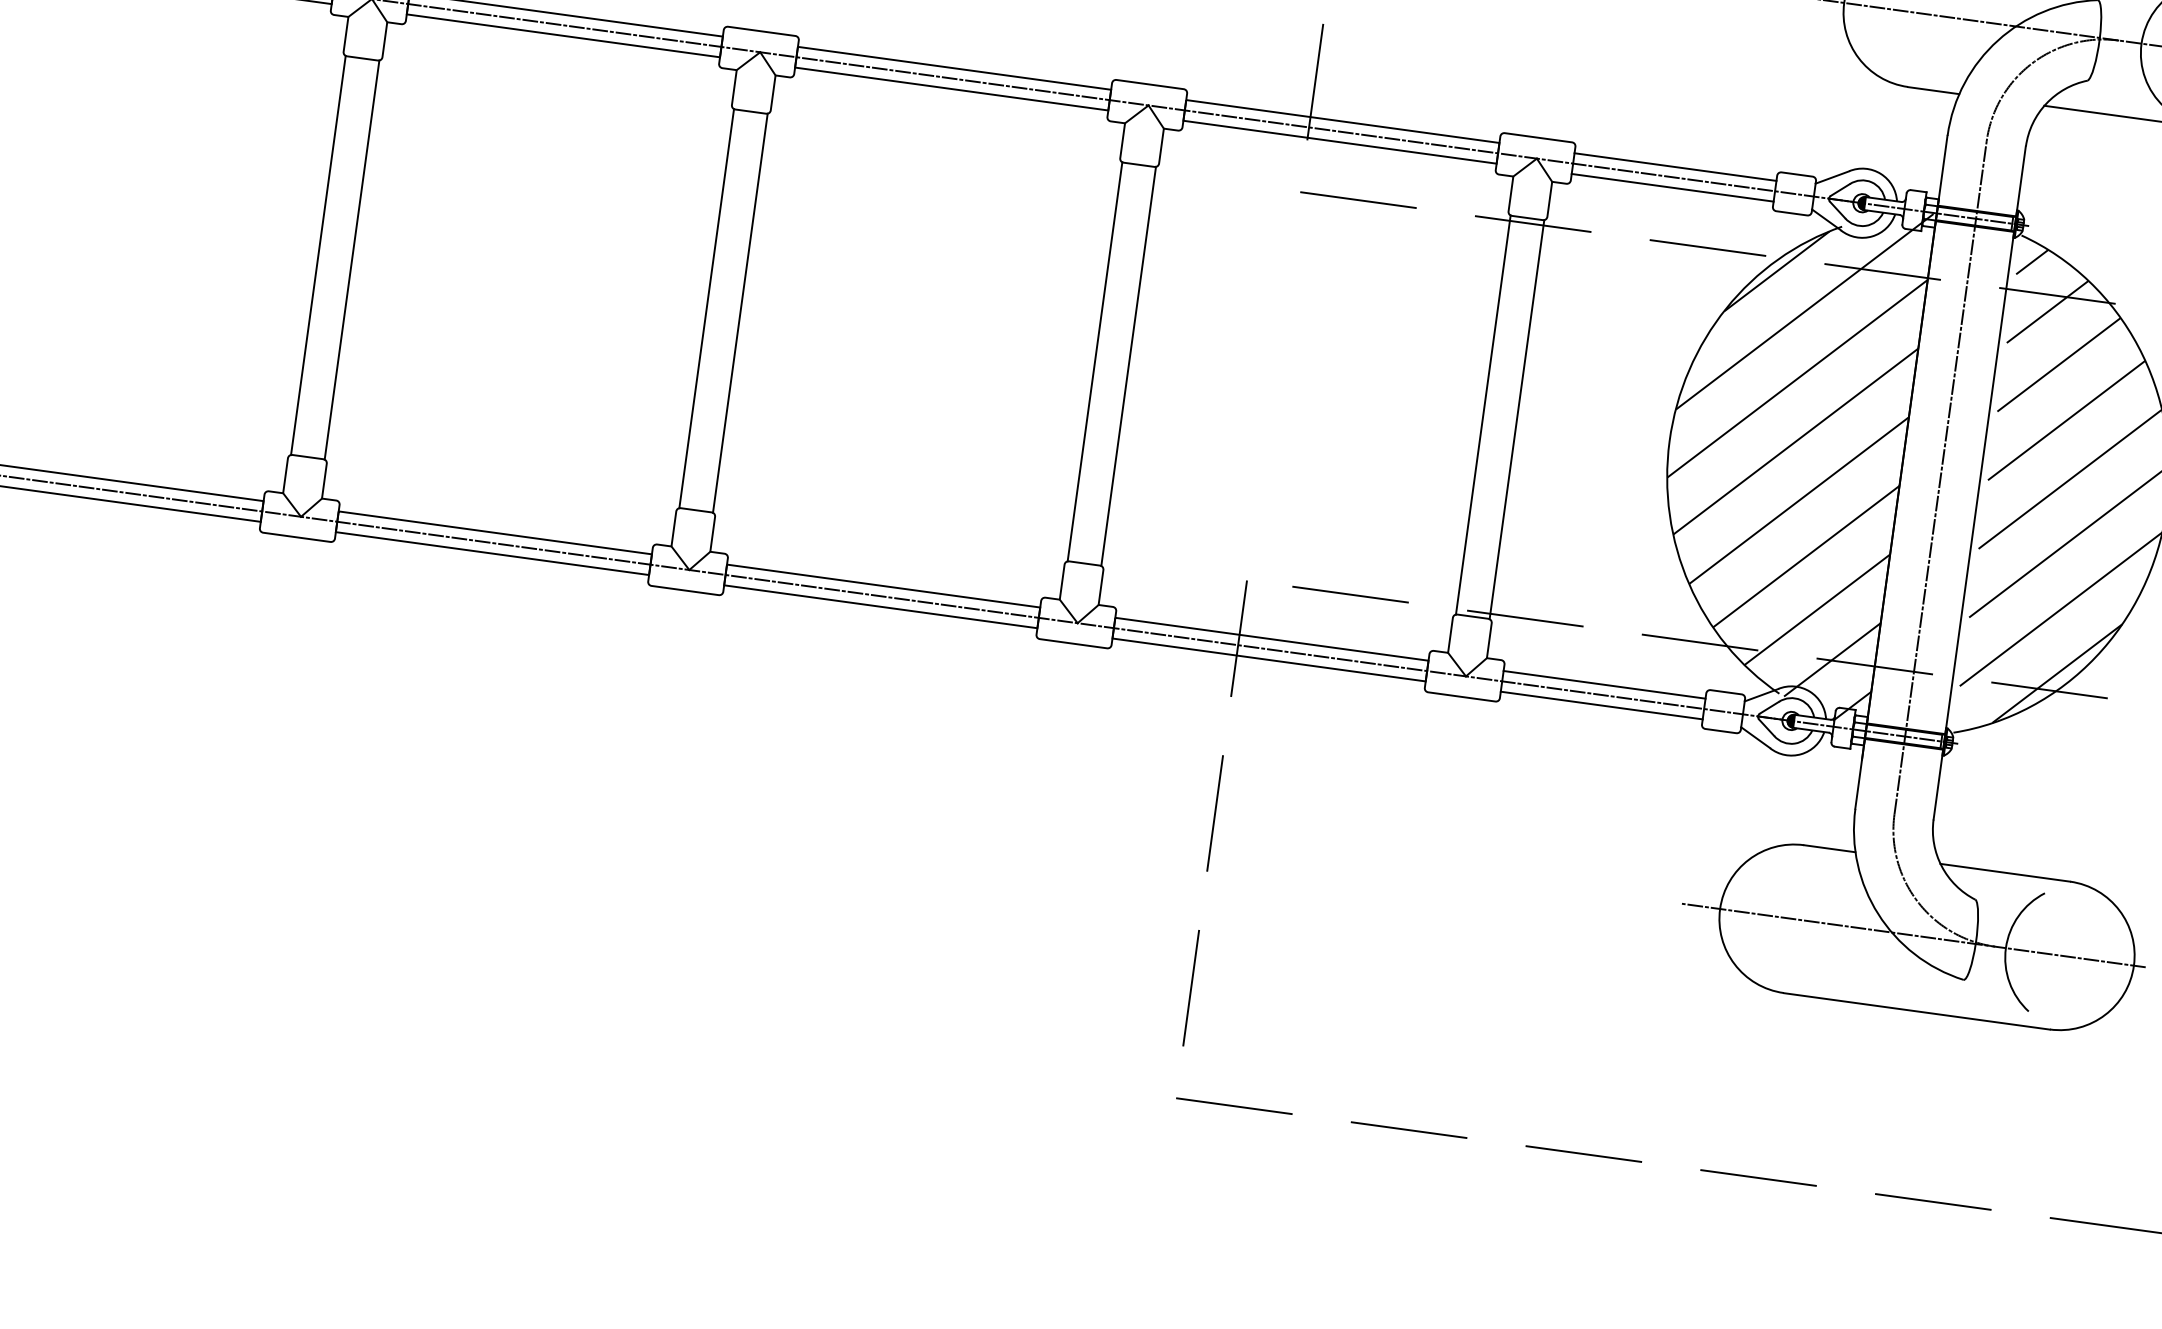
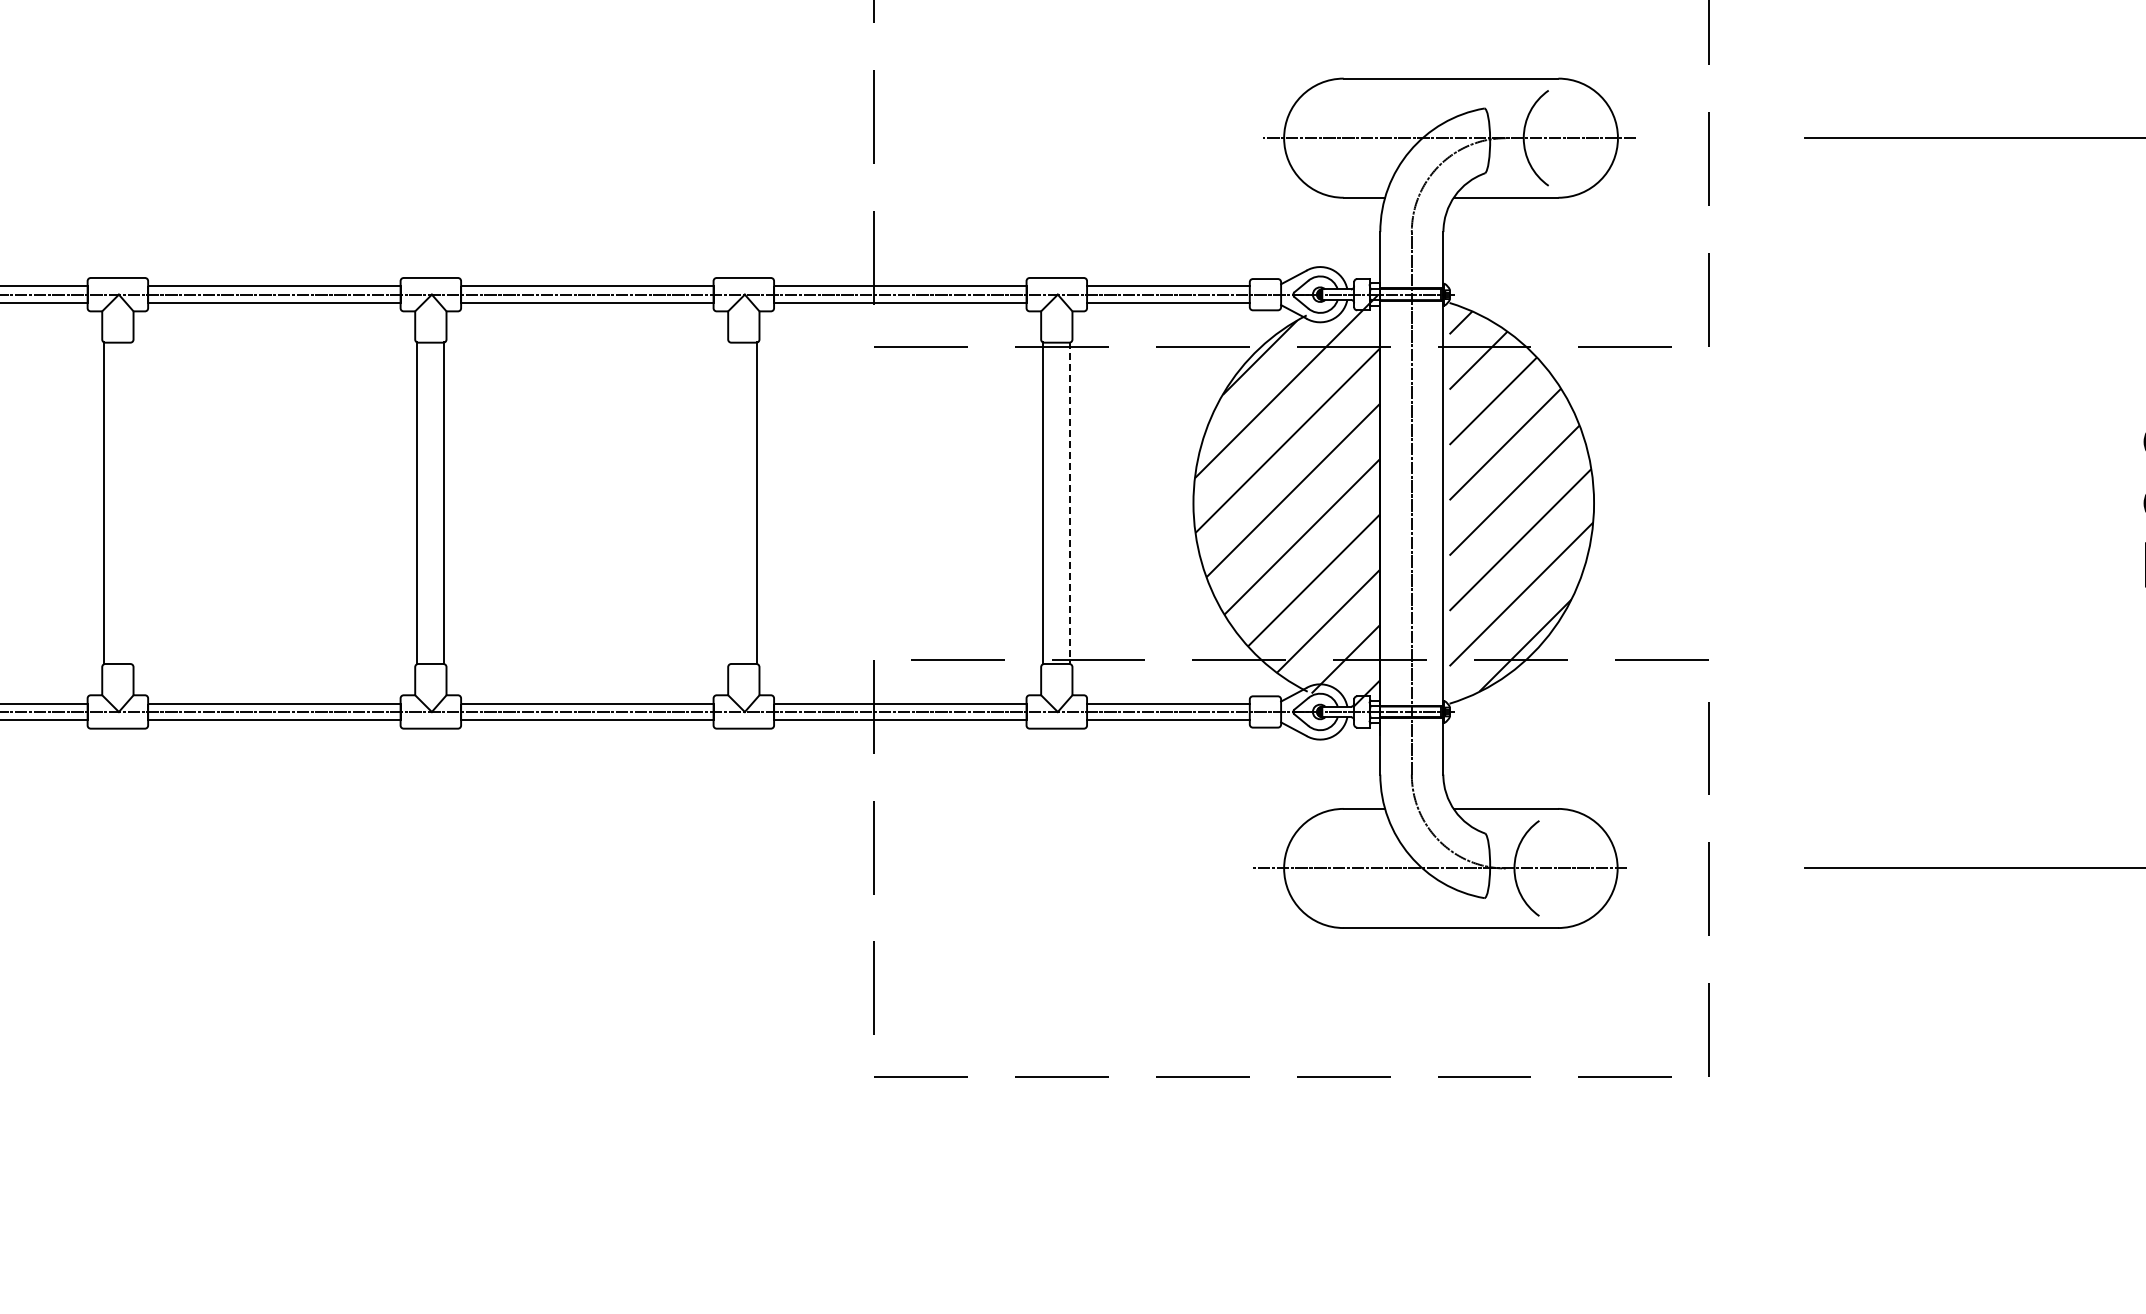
line: (352, 260) -> (131, 503), removed
line: (1095, 362) -> (730, 503), removed
line: (1517, 419) -> (1070, 503), solid -> dashed

